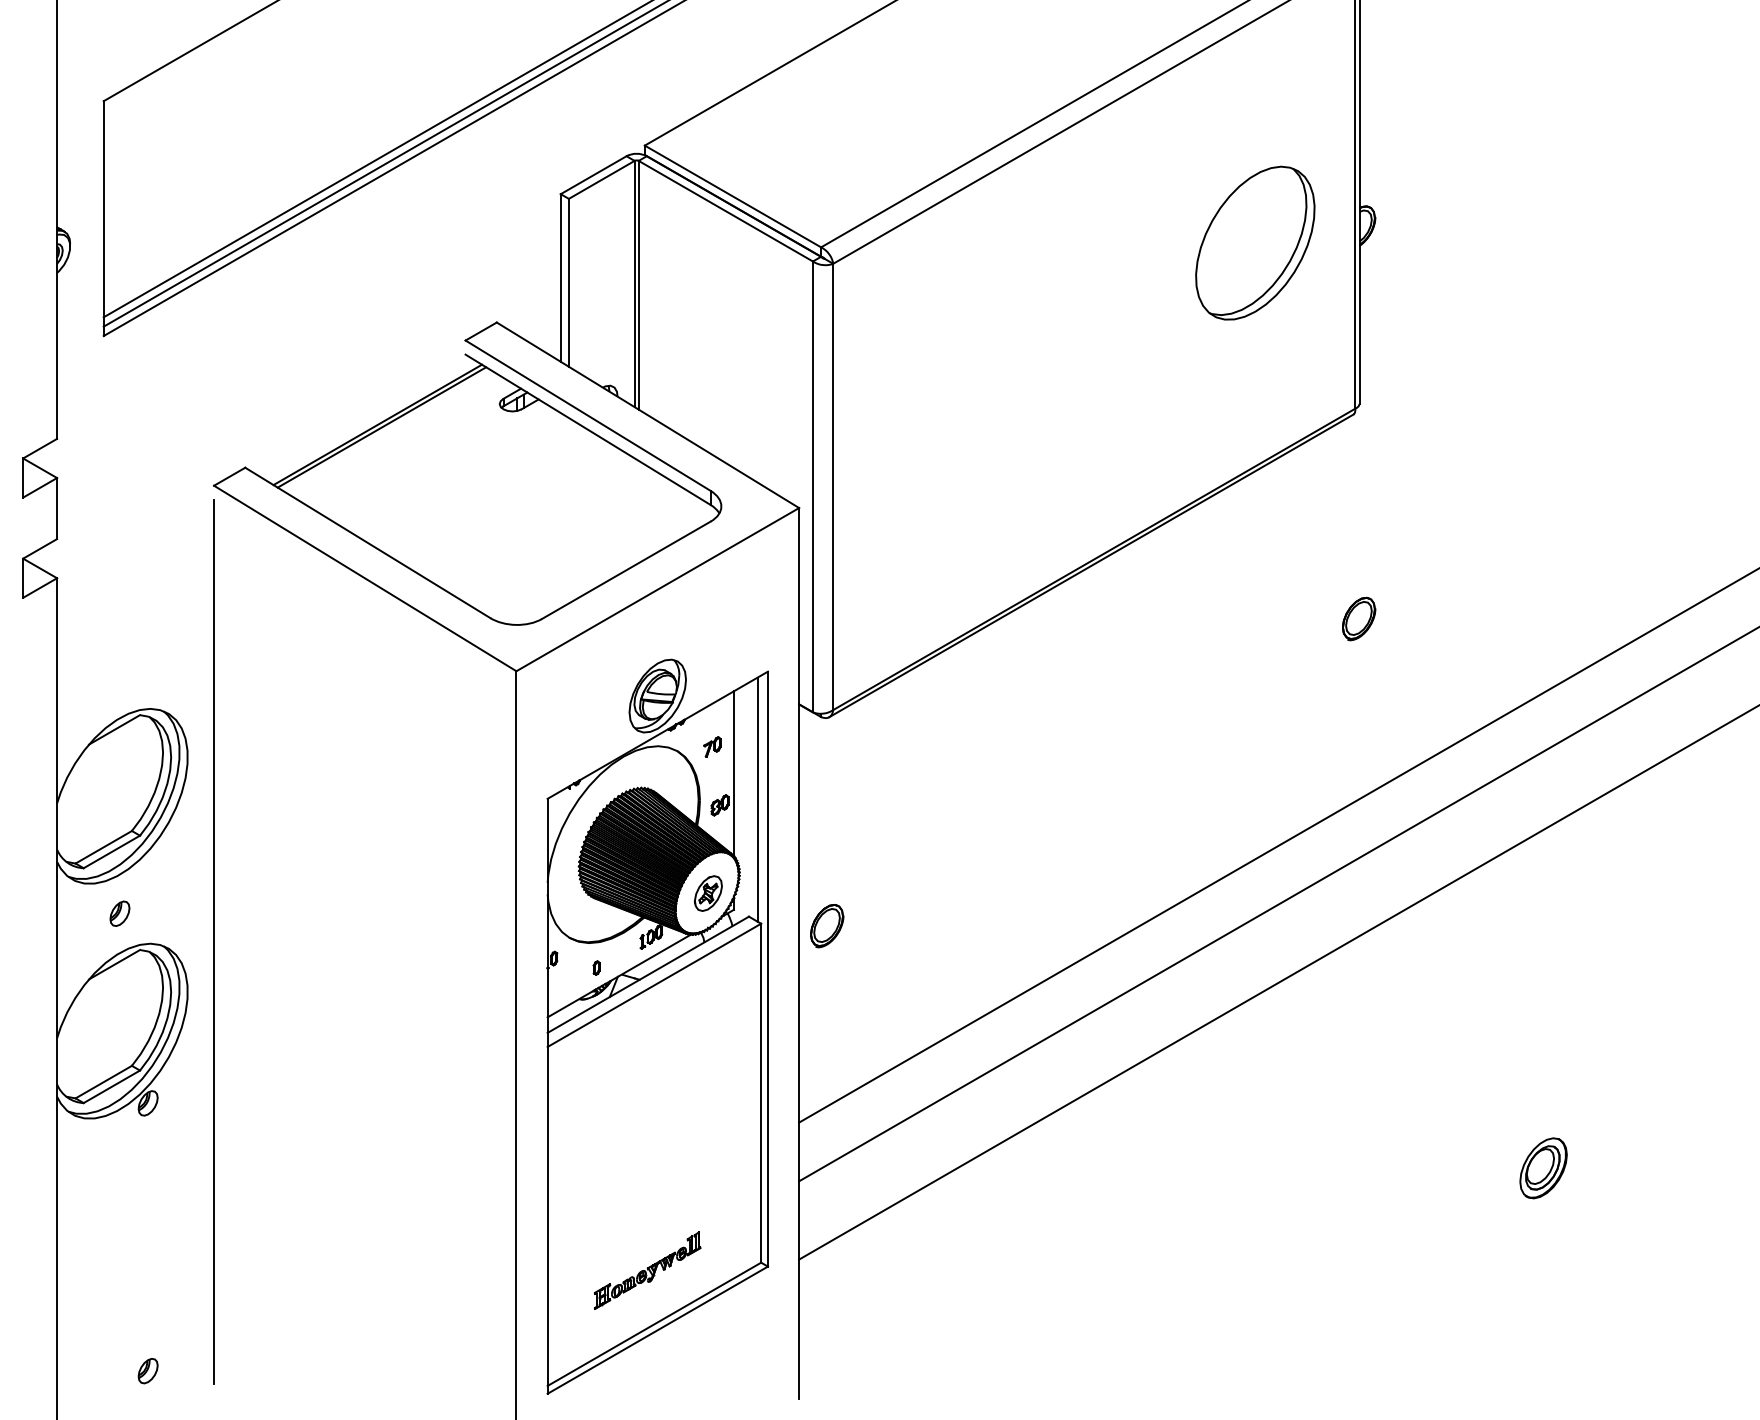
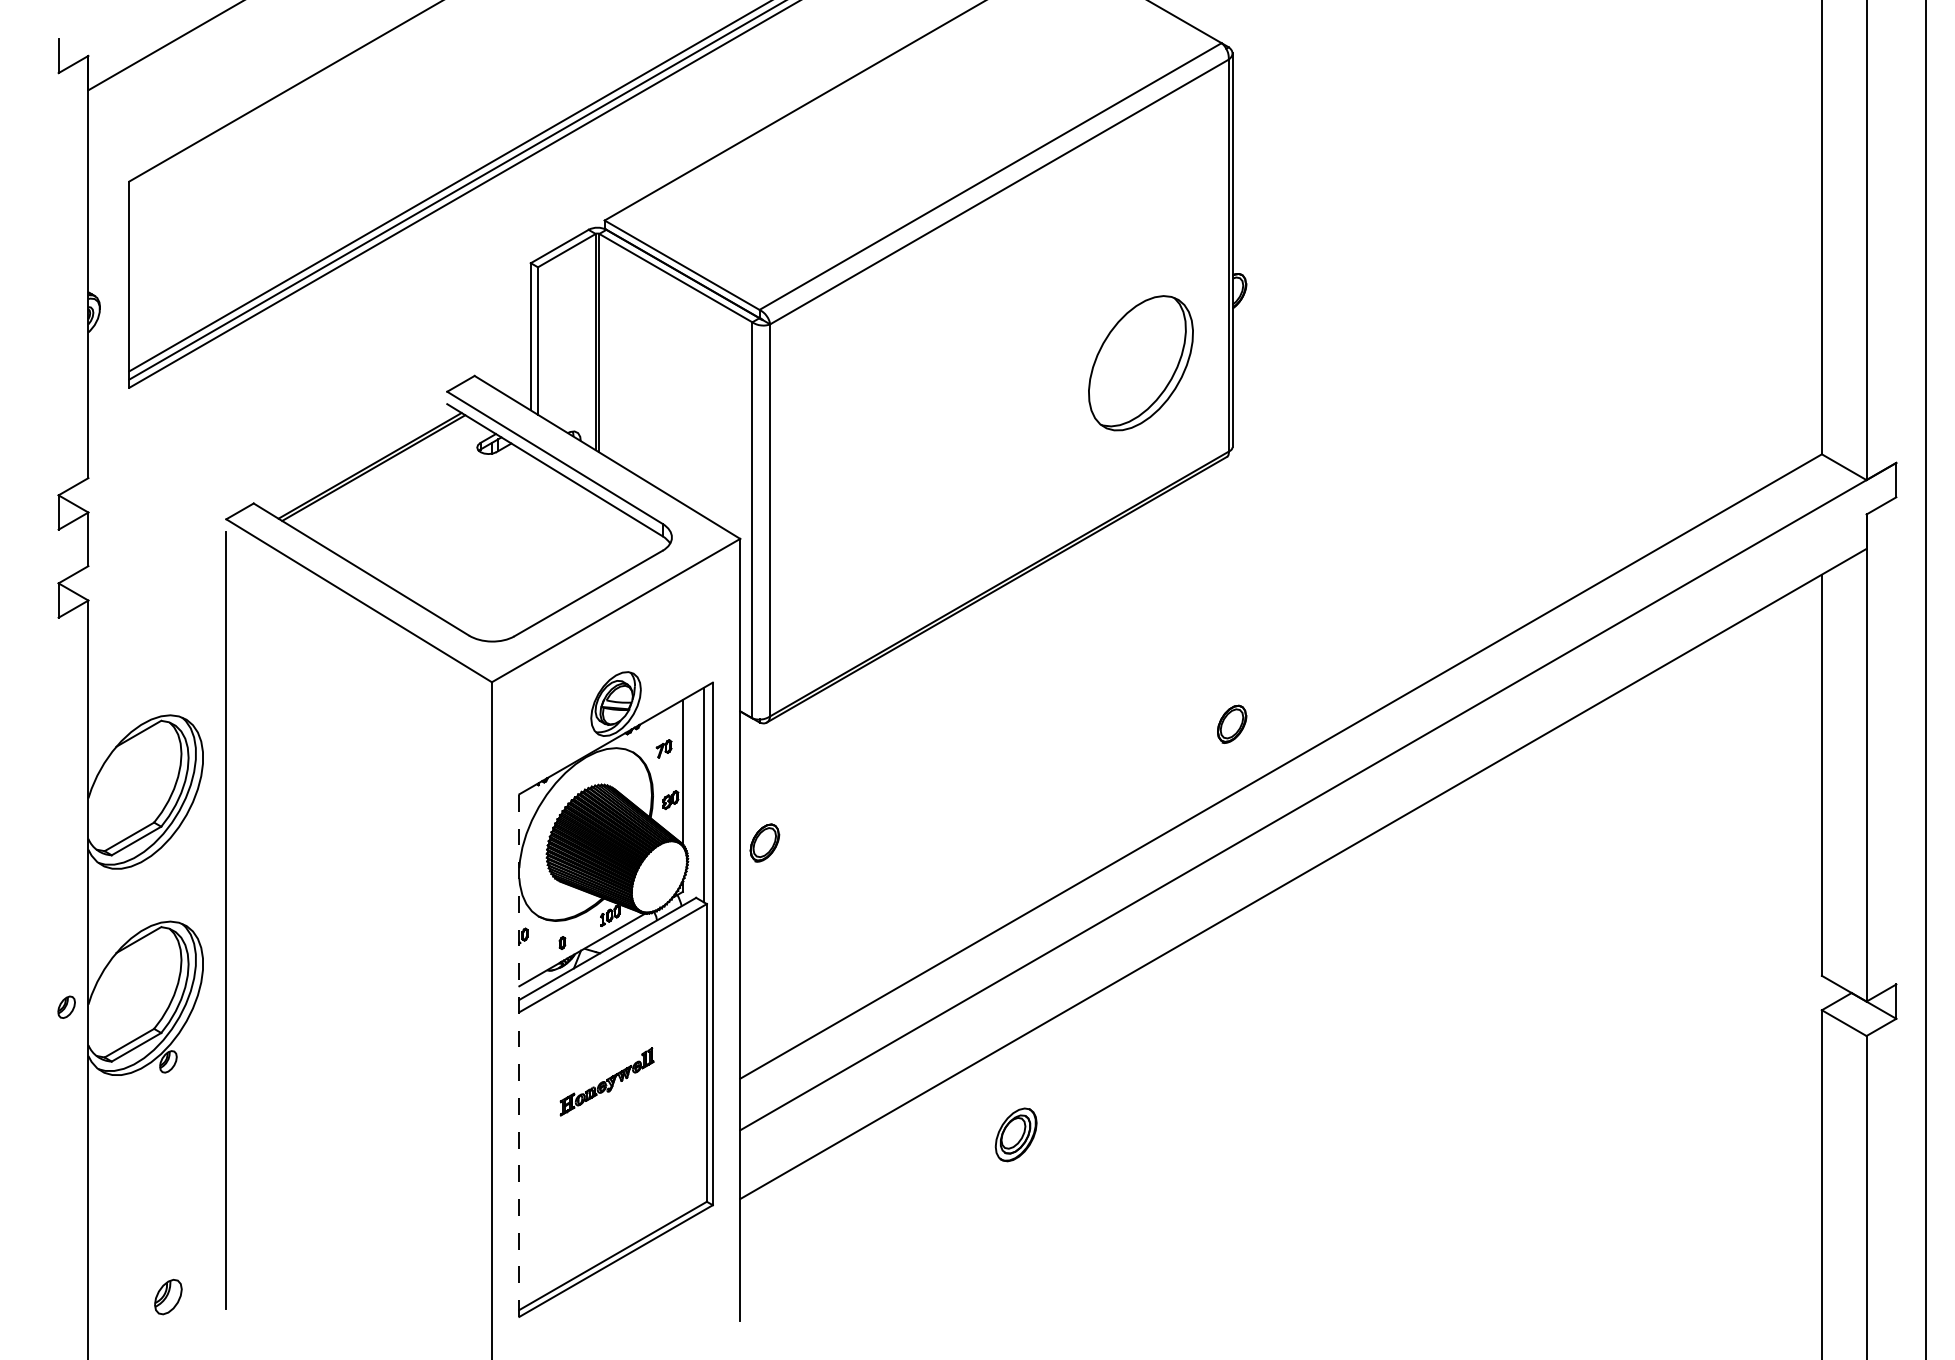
part: (1254, 243) -> (1140, 363), moved
part: (1359, 618) -> (1232, 723), moved
part: (708, 893) -> (660, 877), removed
part: (119, 912) -> (66, 1006), moved
part: (826, 925) -> (764, 842), moved
line: (547, 1096) -> (519, 1055), solid -> dashed
part: (1542, 1167) -> (1015, 1134), moved
part: (646, 1270) -> (606, 1081), moved
part: (148, 1370) -> (168, 1296), size x1.6

